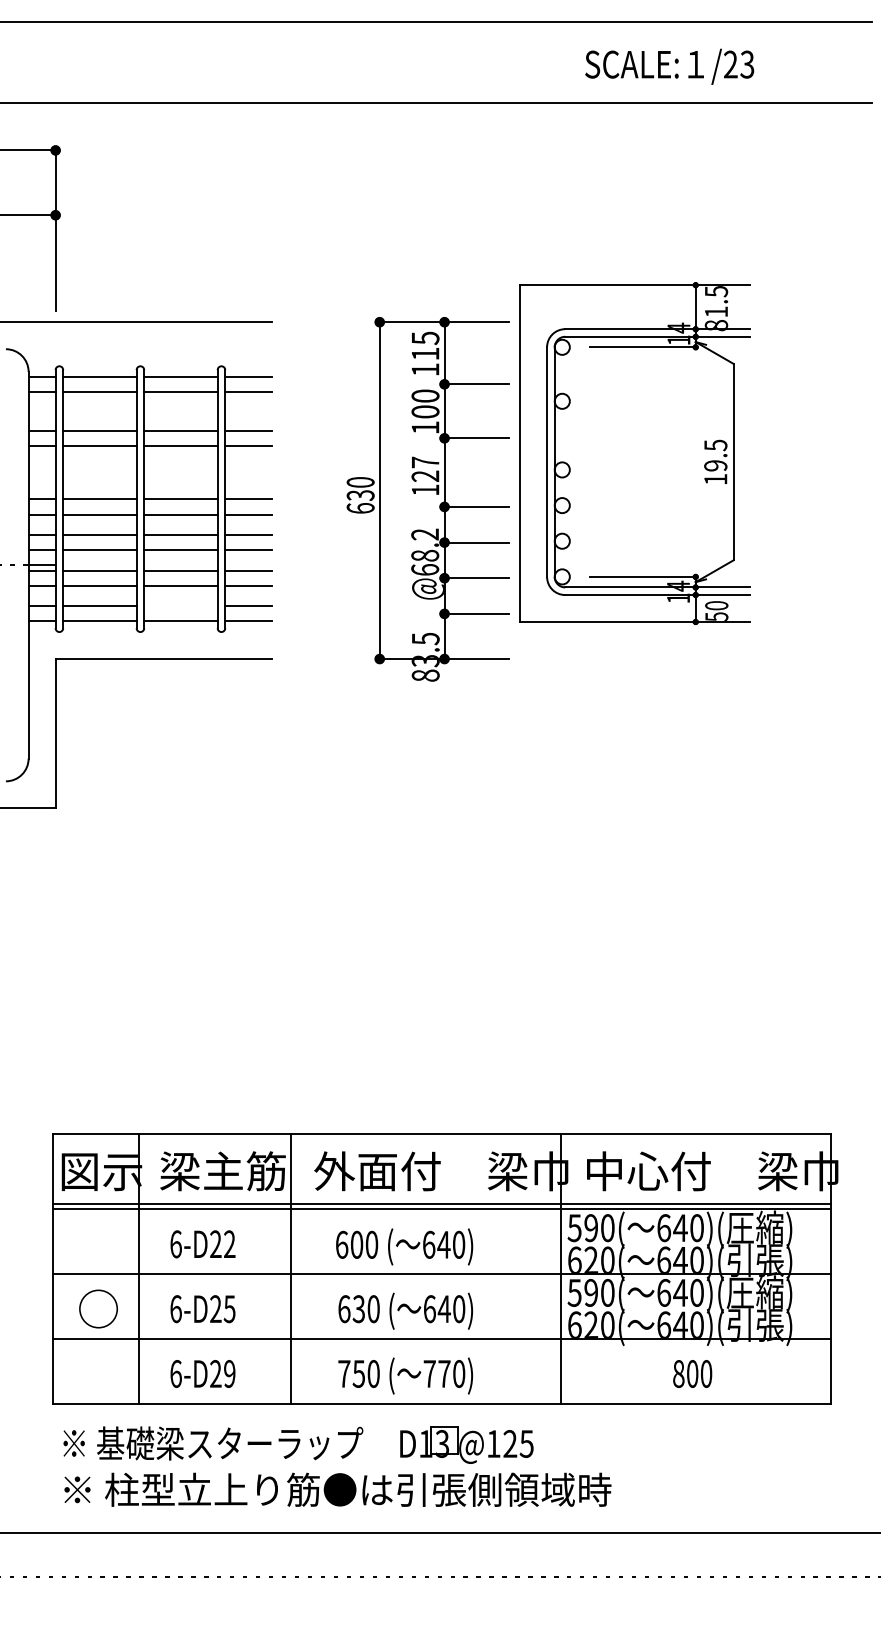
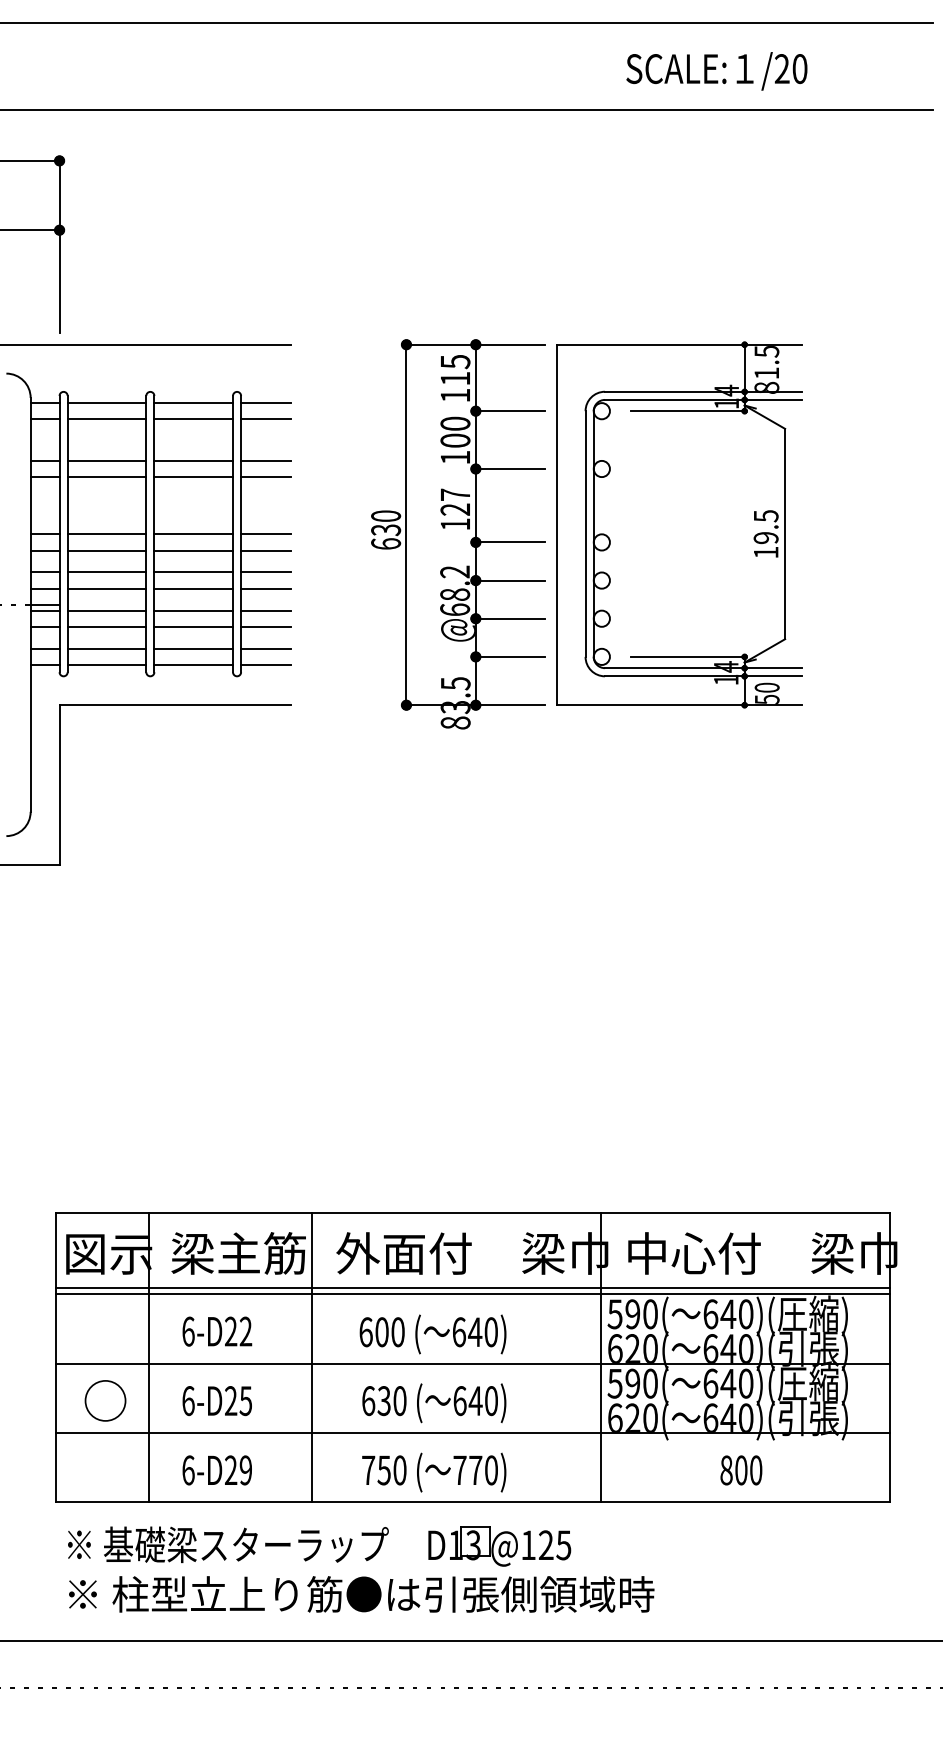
text: (747, 64) -> (800, 68), /23 -> /20
part: (634, 453) -> (679, 524), moved
line: (180, 606) -> (193, 648), added

